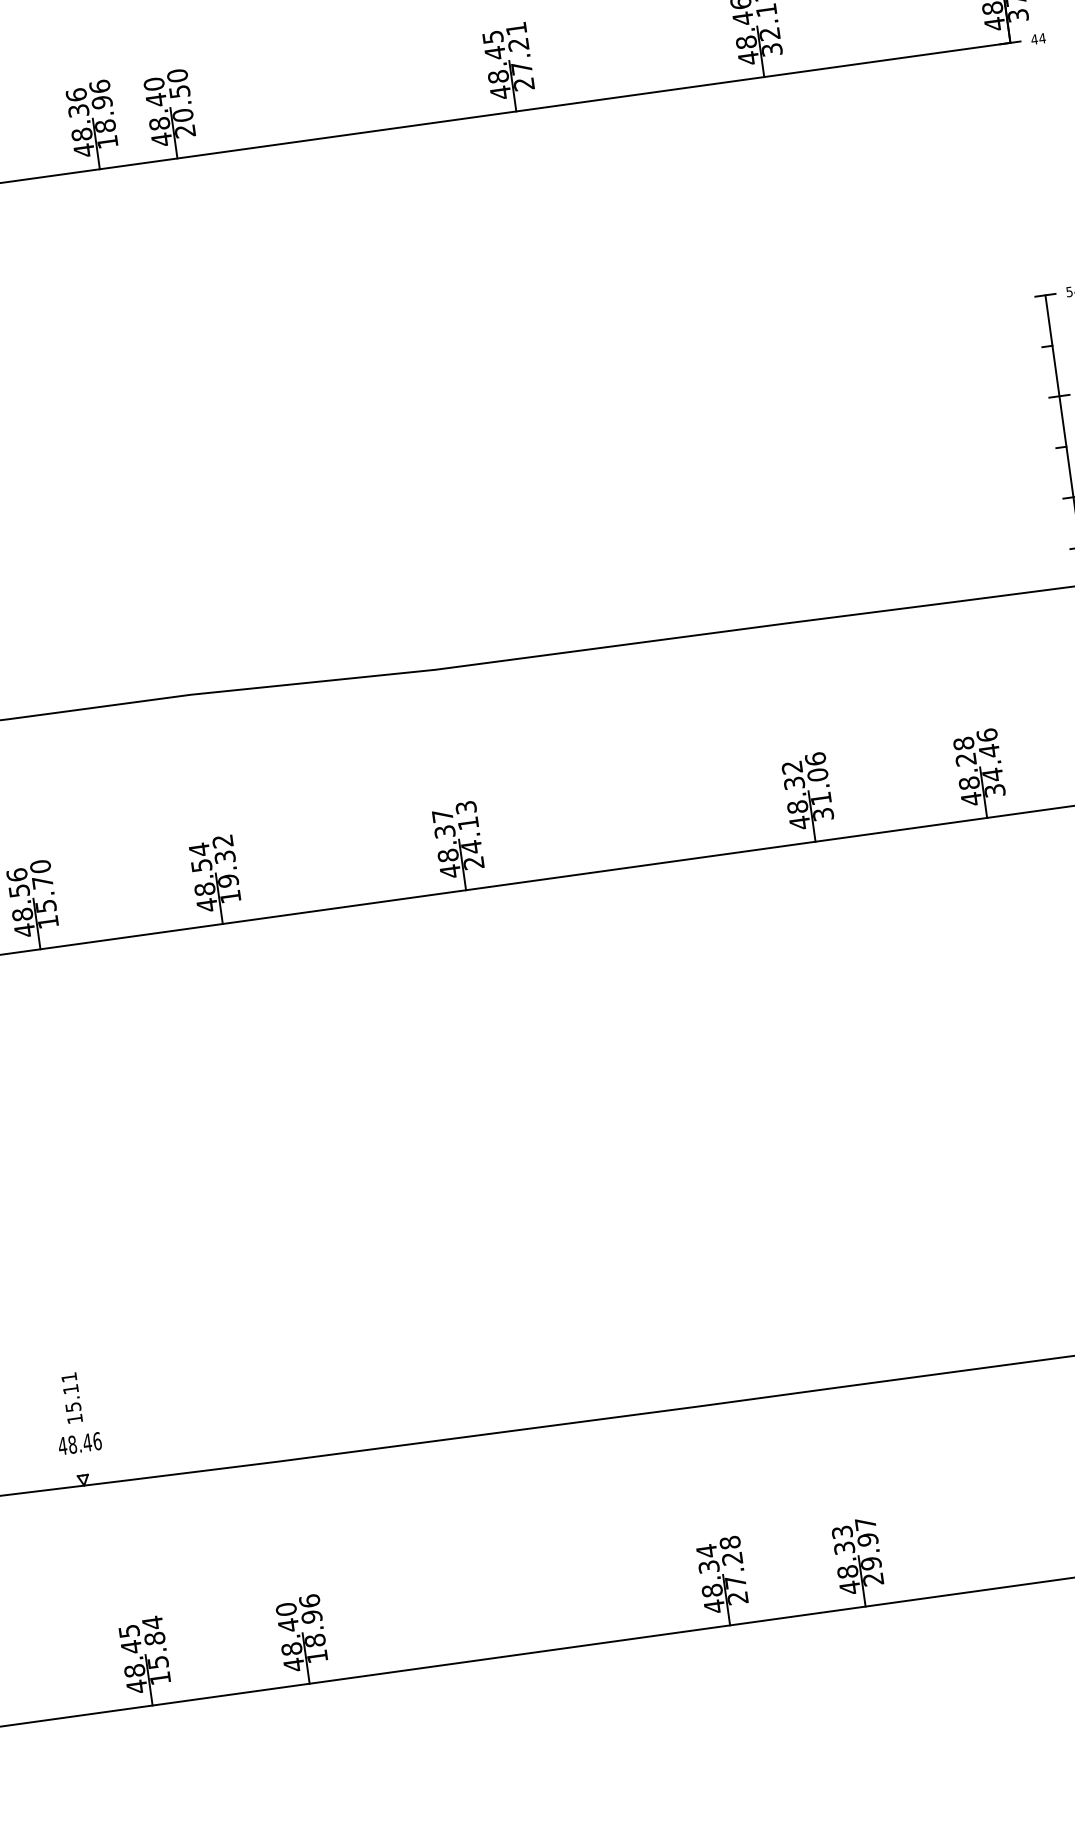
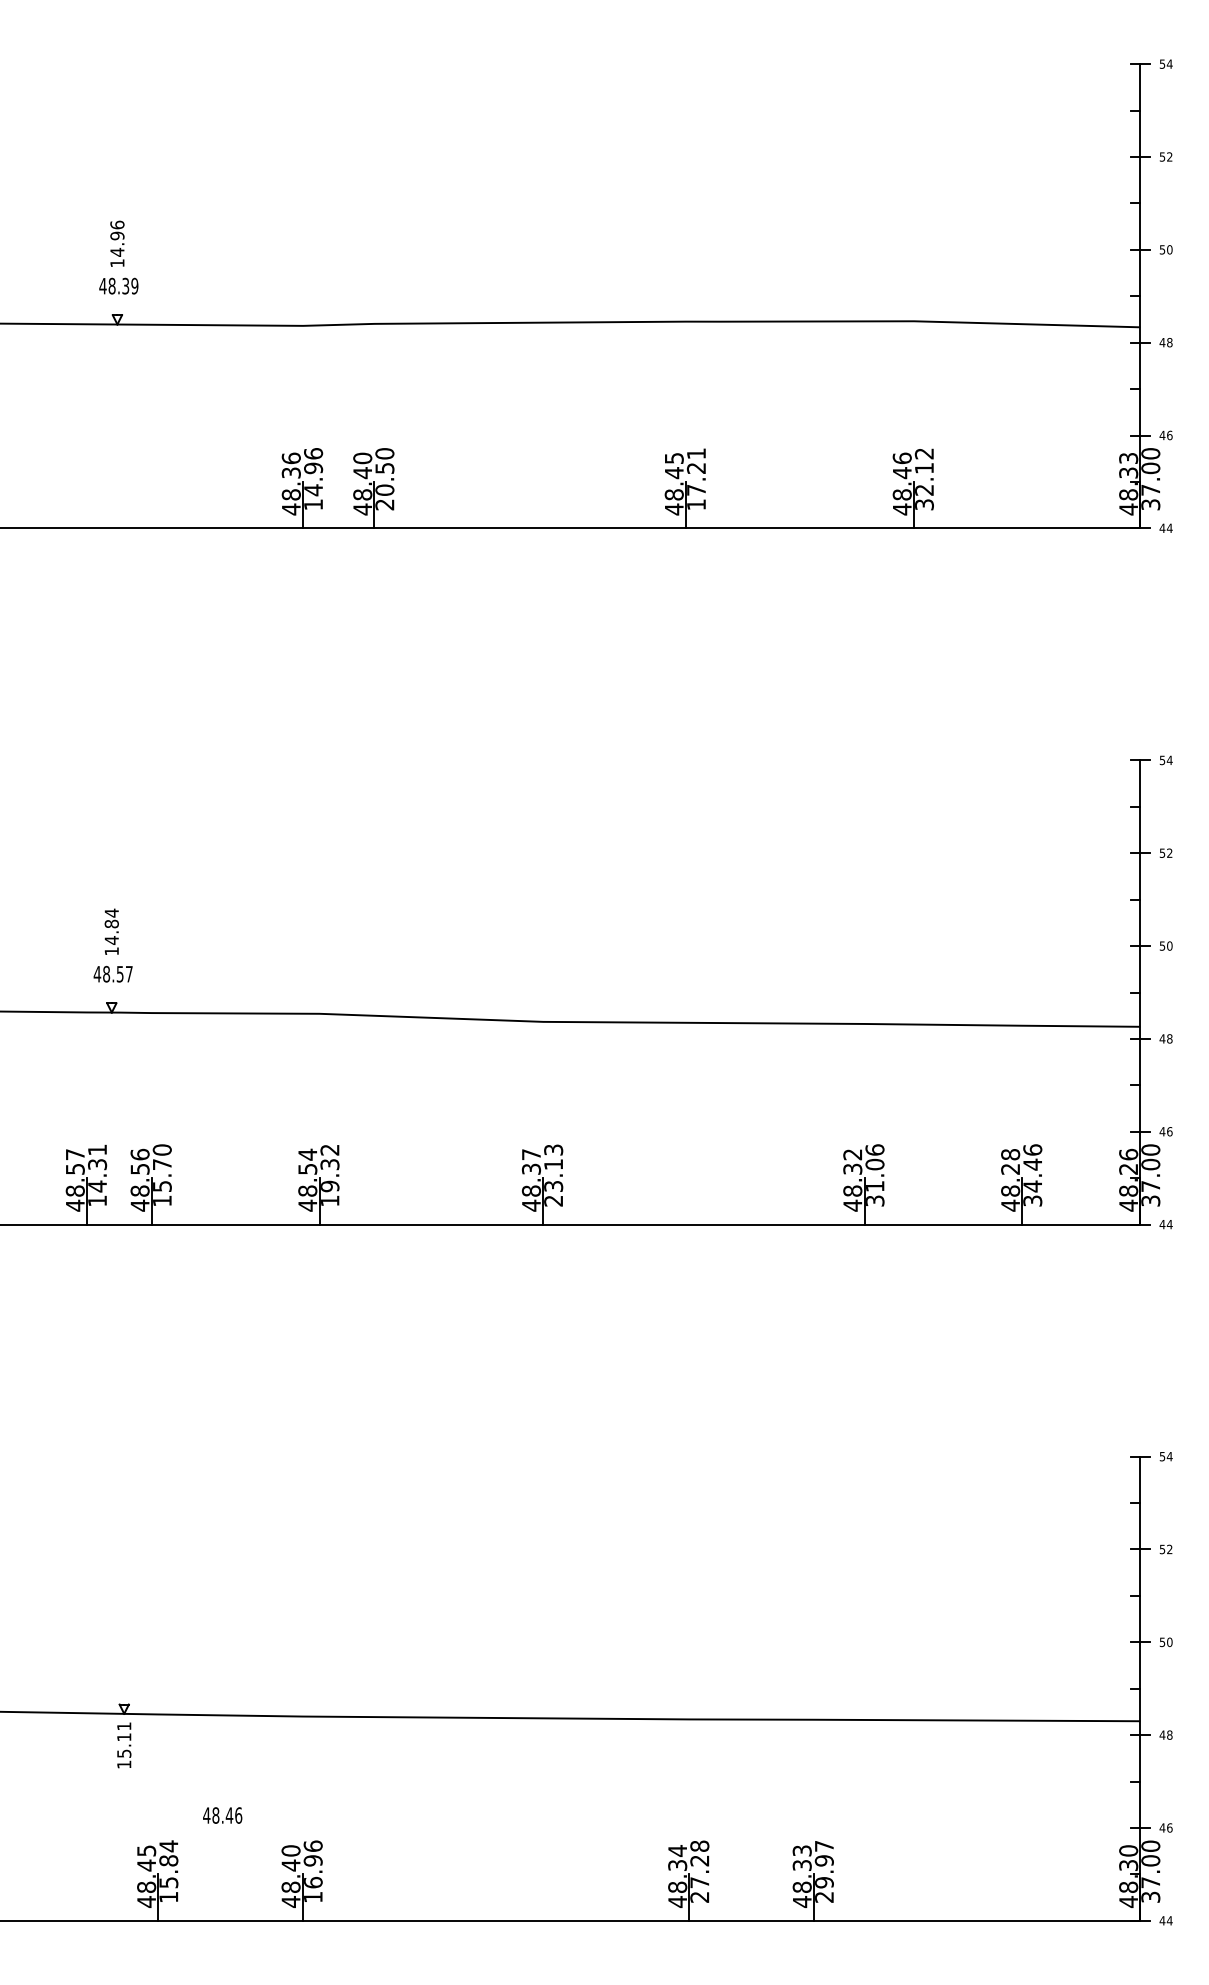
text: (524, 83) -> (696, 504), 27.21 -> 17.21
text: (105, 126) -> (313, 490), 18.96 -> 14.96
text: (471, 847) -> (553, 1186), 24.13 -> 23.13
text: (72, 1398) -> (124, 1745), moved
text: (79, 1443) -> (222, 1815), moved
text: (315, 1640) -> (313, 1882), 18.96 -> 16.96

